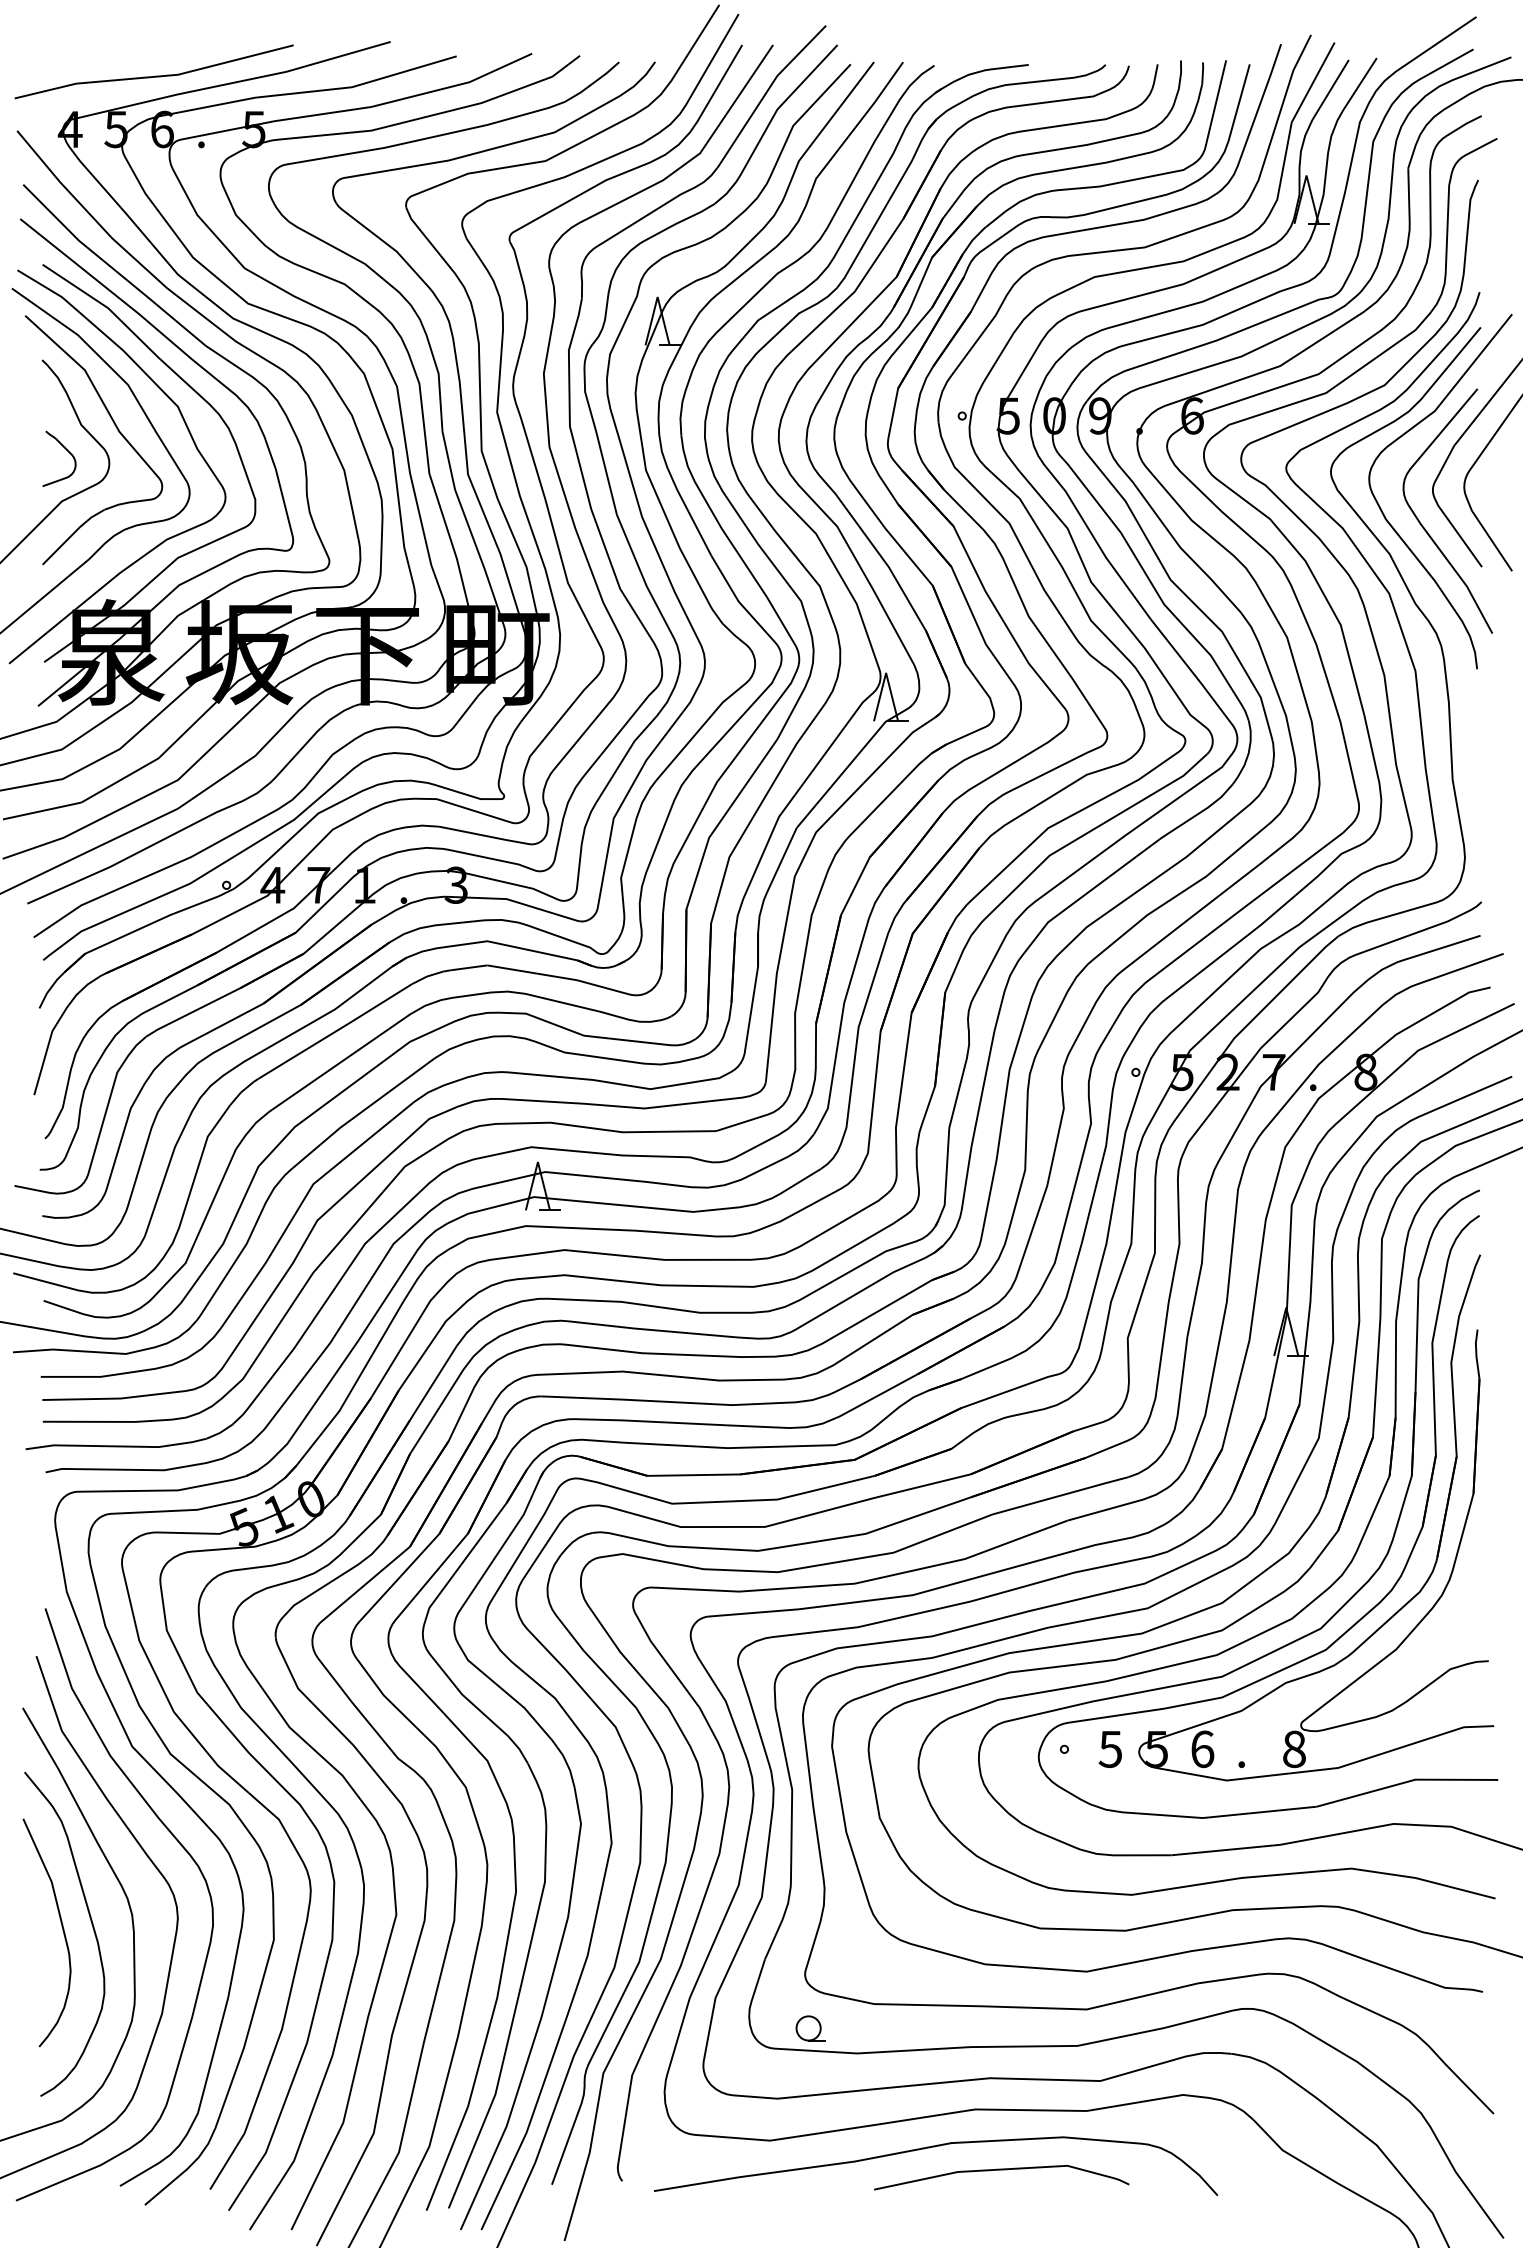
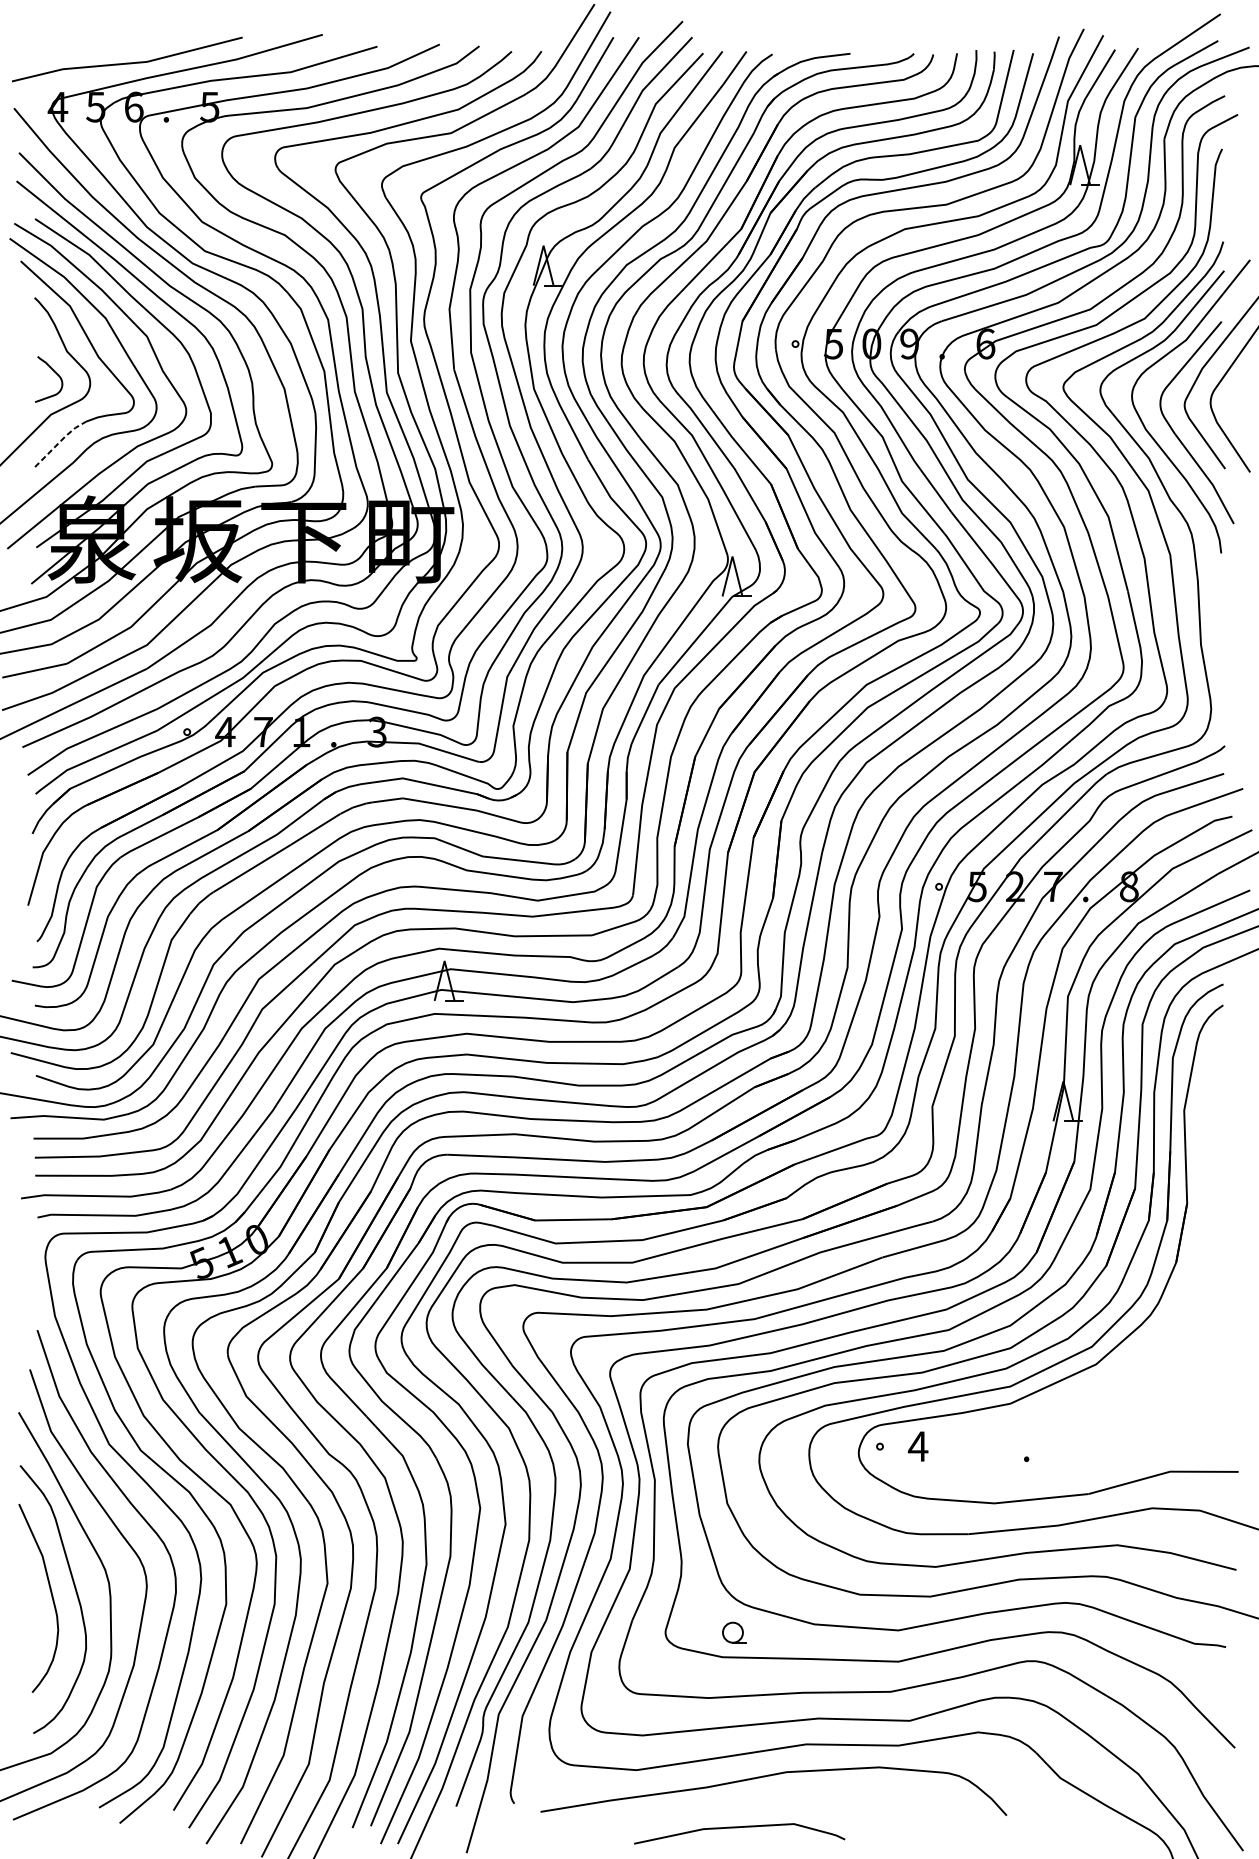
line: (72, 534) -> (59, 442), solid -> dashed
part: (1398, 1609) -> (1156, 1330), removed
text: (1110, 1749) -> (918, 1446), 5 -> 4
part: (810, 2028) -> (734, 1632), moved
curve: (1001, 2170) -> (739, 1827), moved

